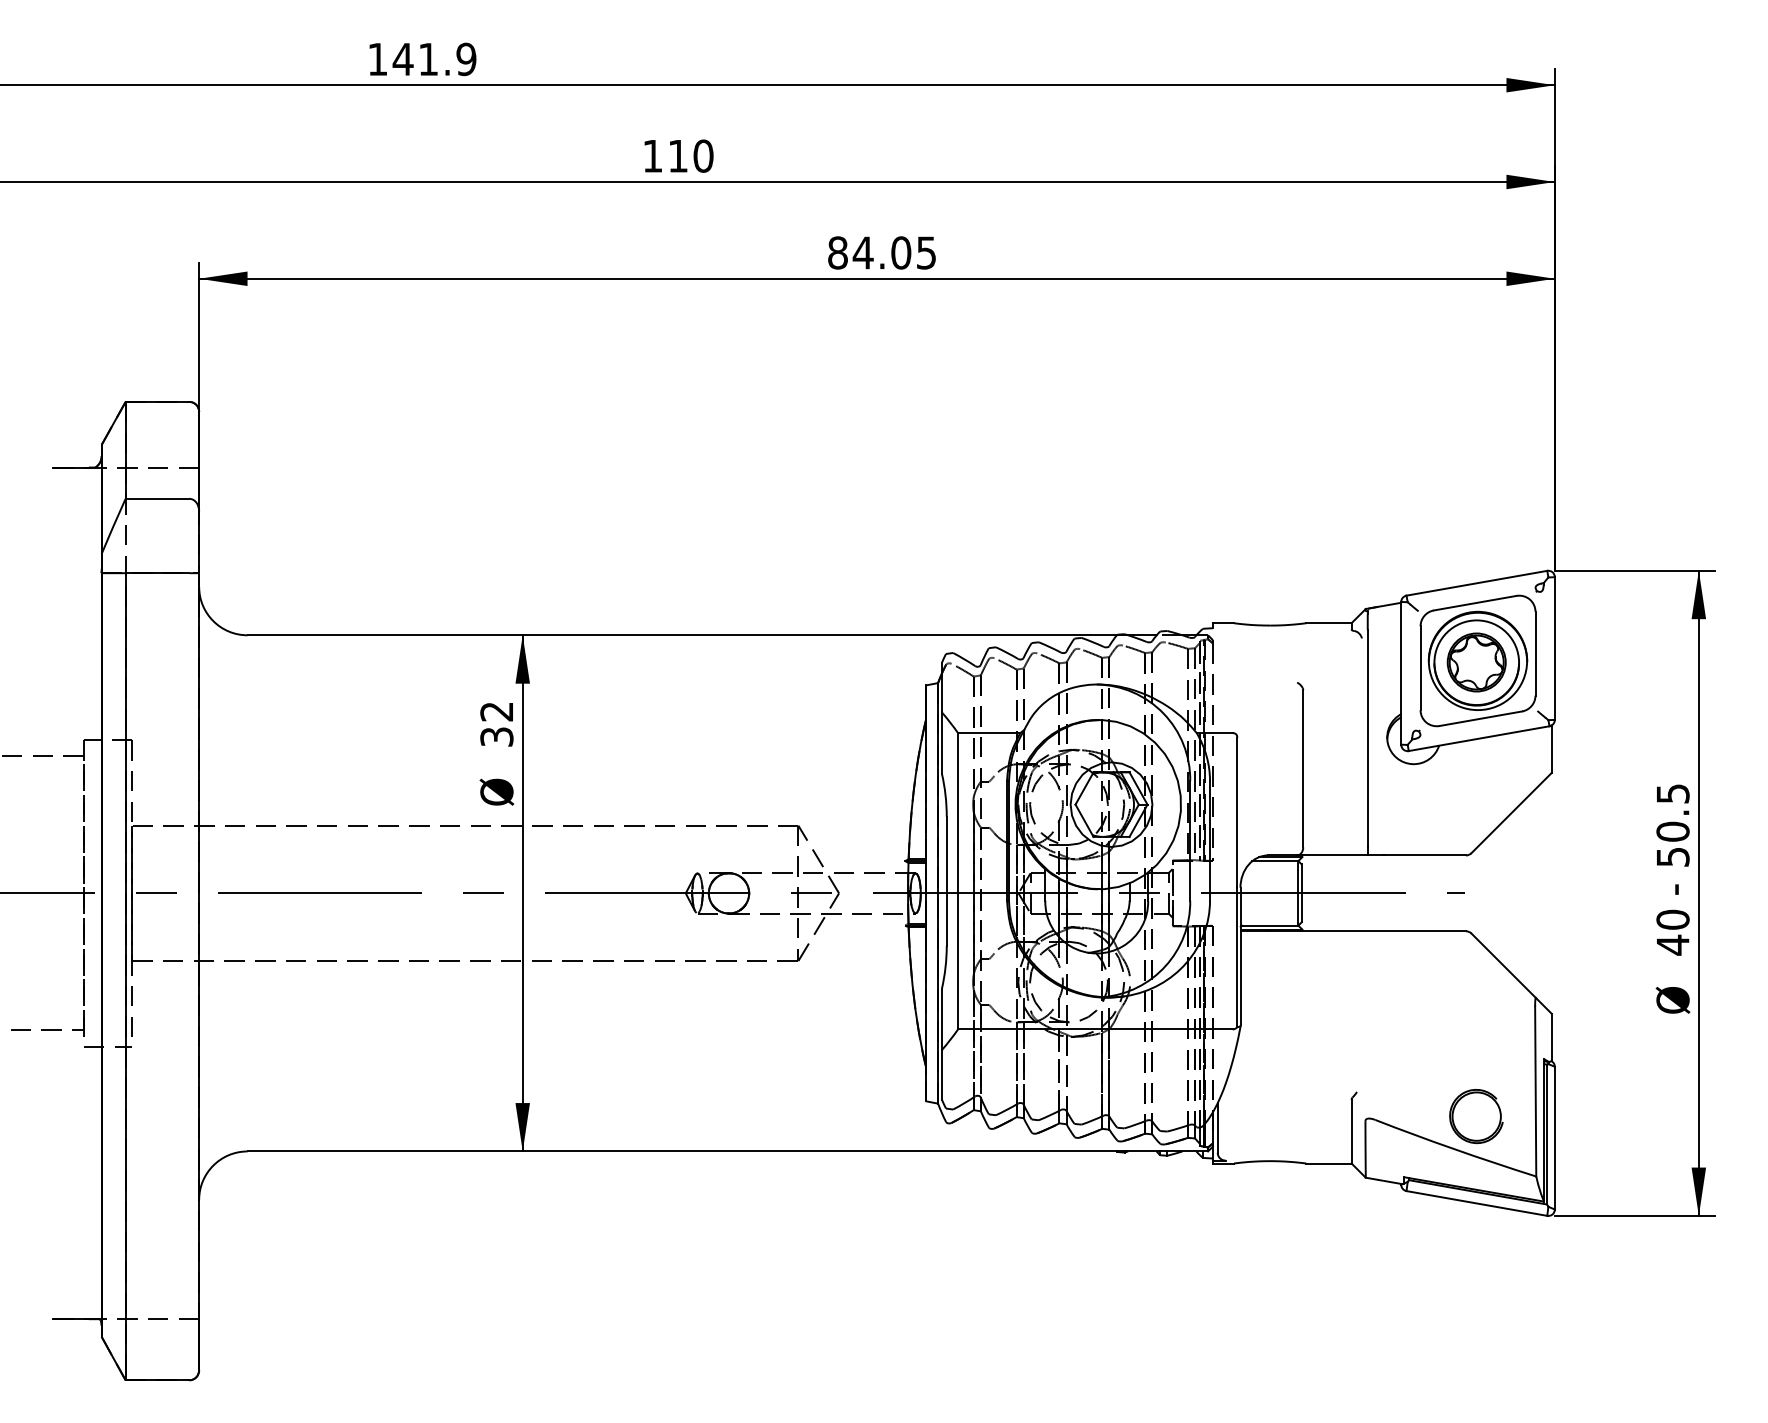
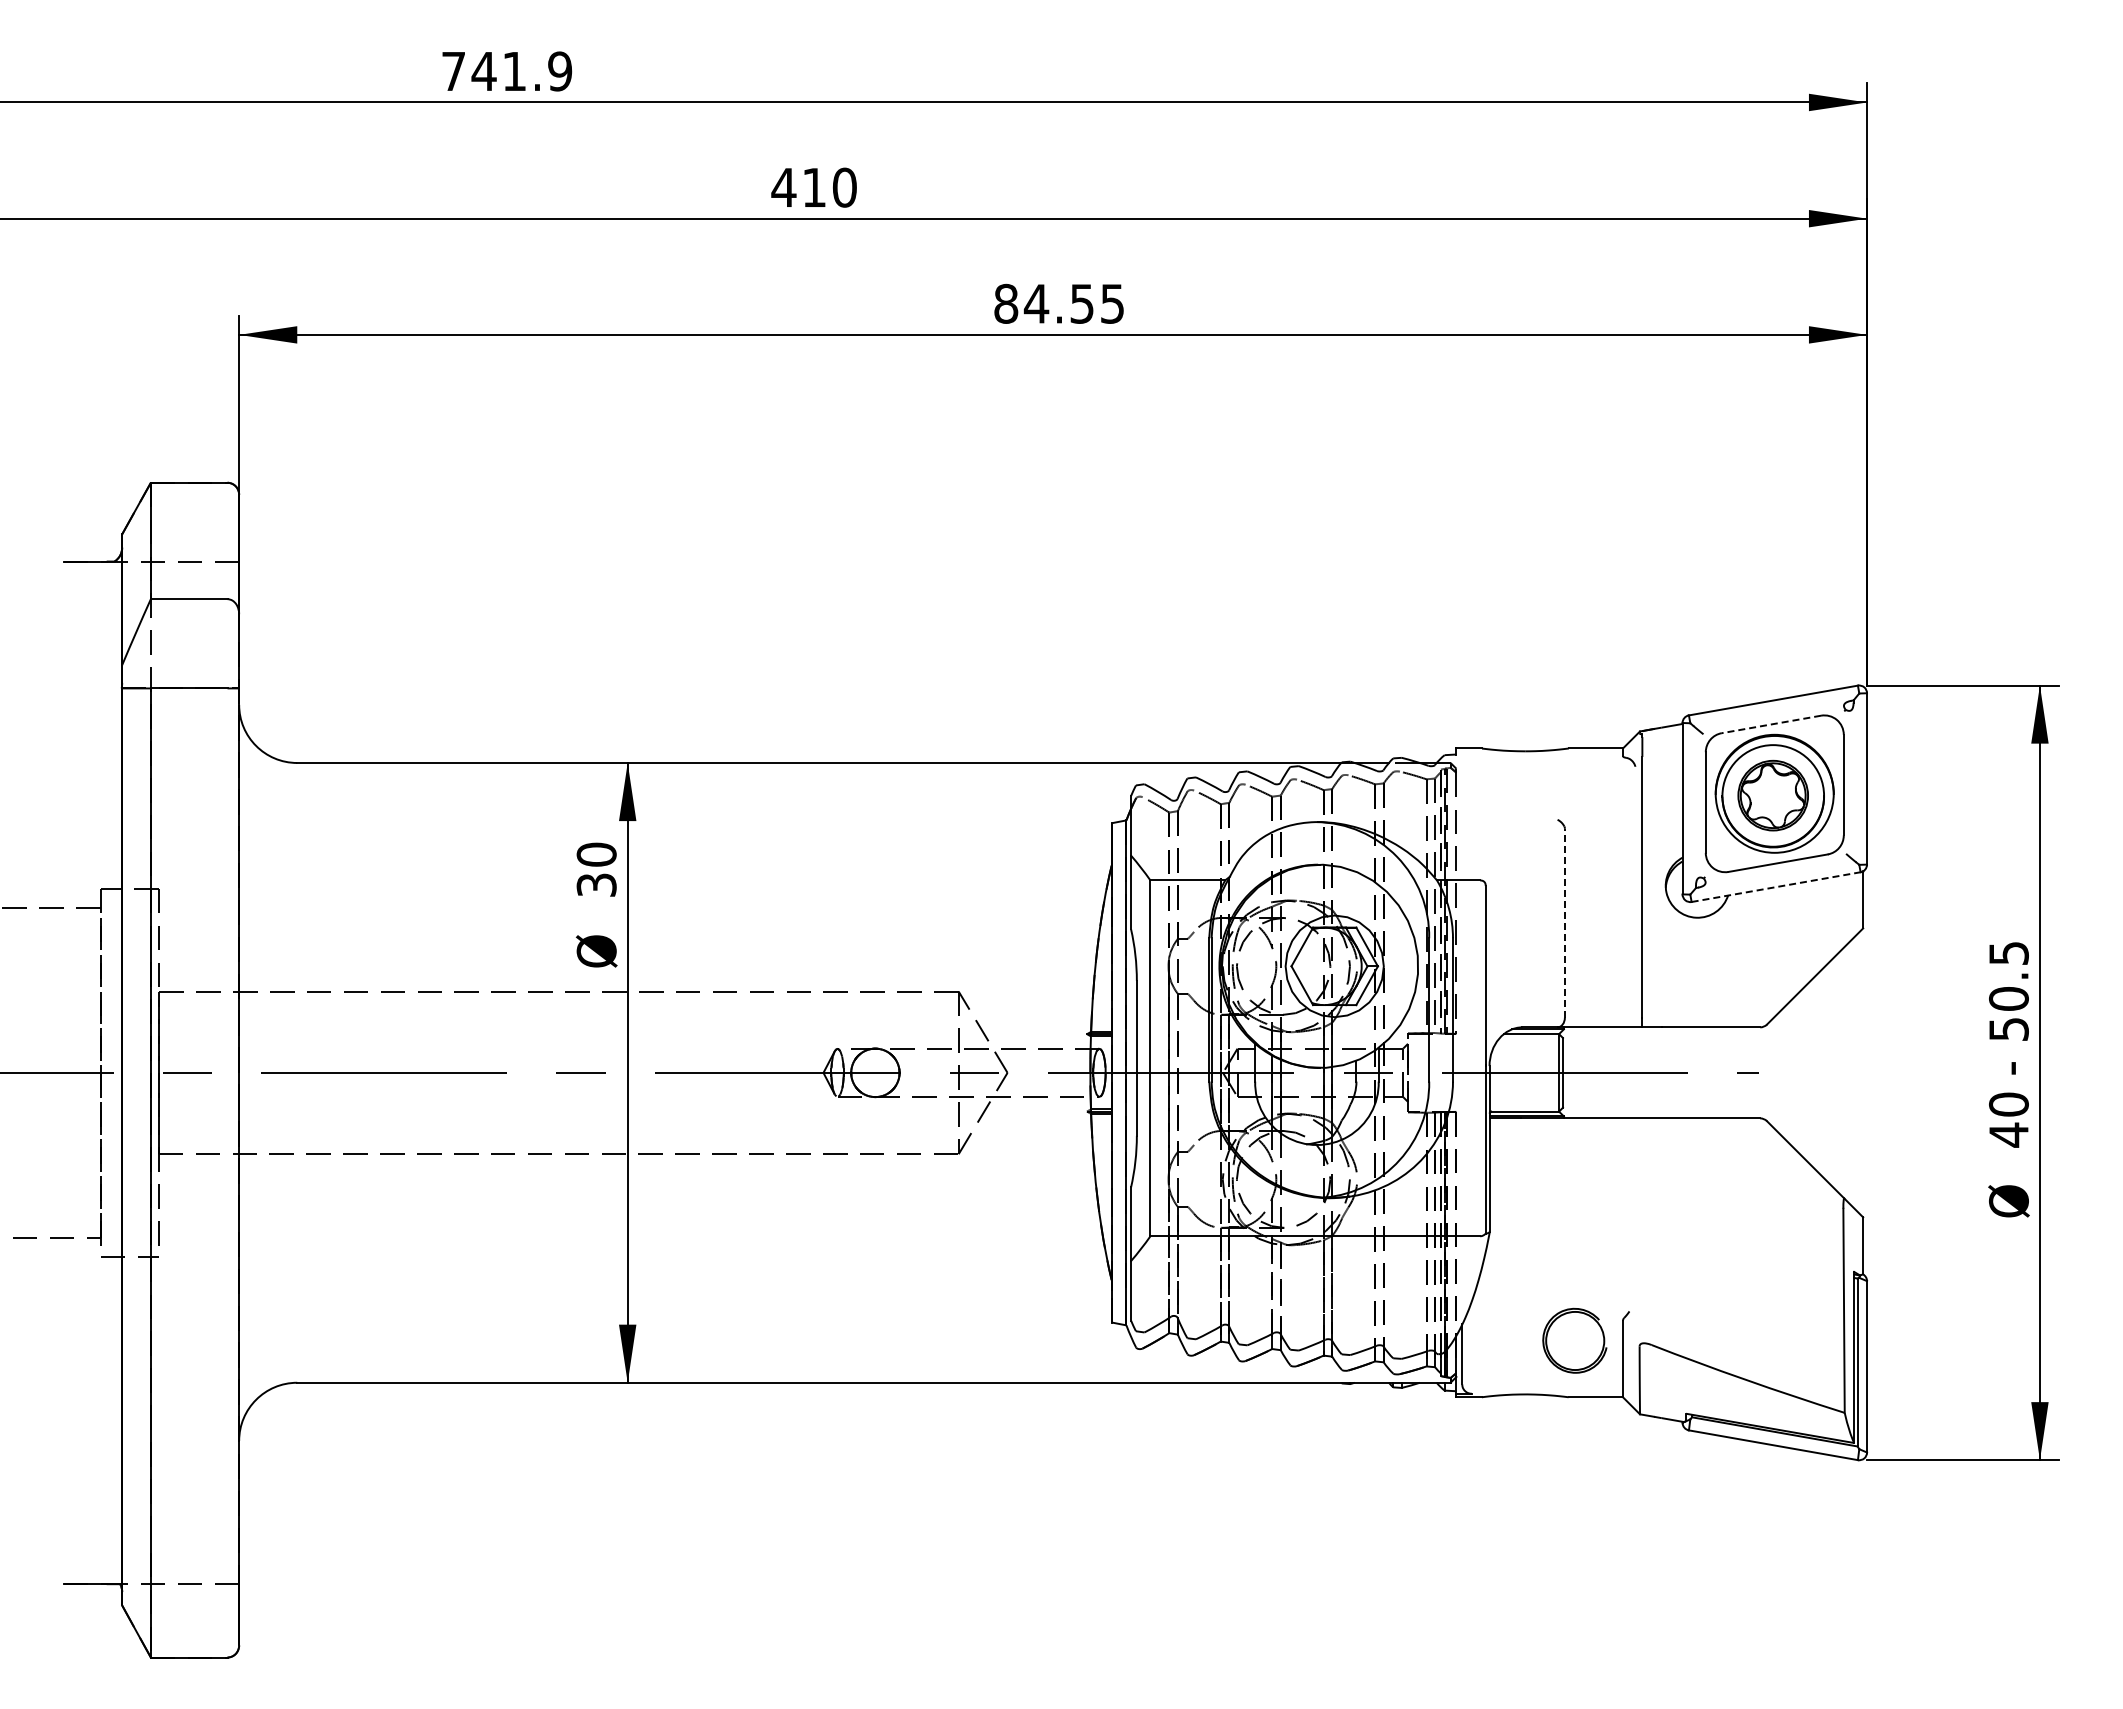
text: (377, 59) -> (453, 71), 141.9 -> 741.9
text: (652, 156) -> (783, 187), 110 -> 410
text: (901, 252) -> (1082, 303), 84.05 -> 84.55
line: (1474, 603) -> (1770, 724), solid -> dashed
text: (496, 711) -> (596, 854), 32 -> 30
line: (1479, 738) -> (1776, 887), solid -> dashed
line: (1302, 768) -> (1564, 922), solid -> dashed
part: (1476, 1116) -> (1574, 1340), moved

